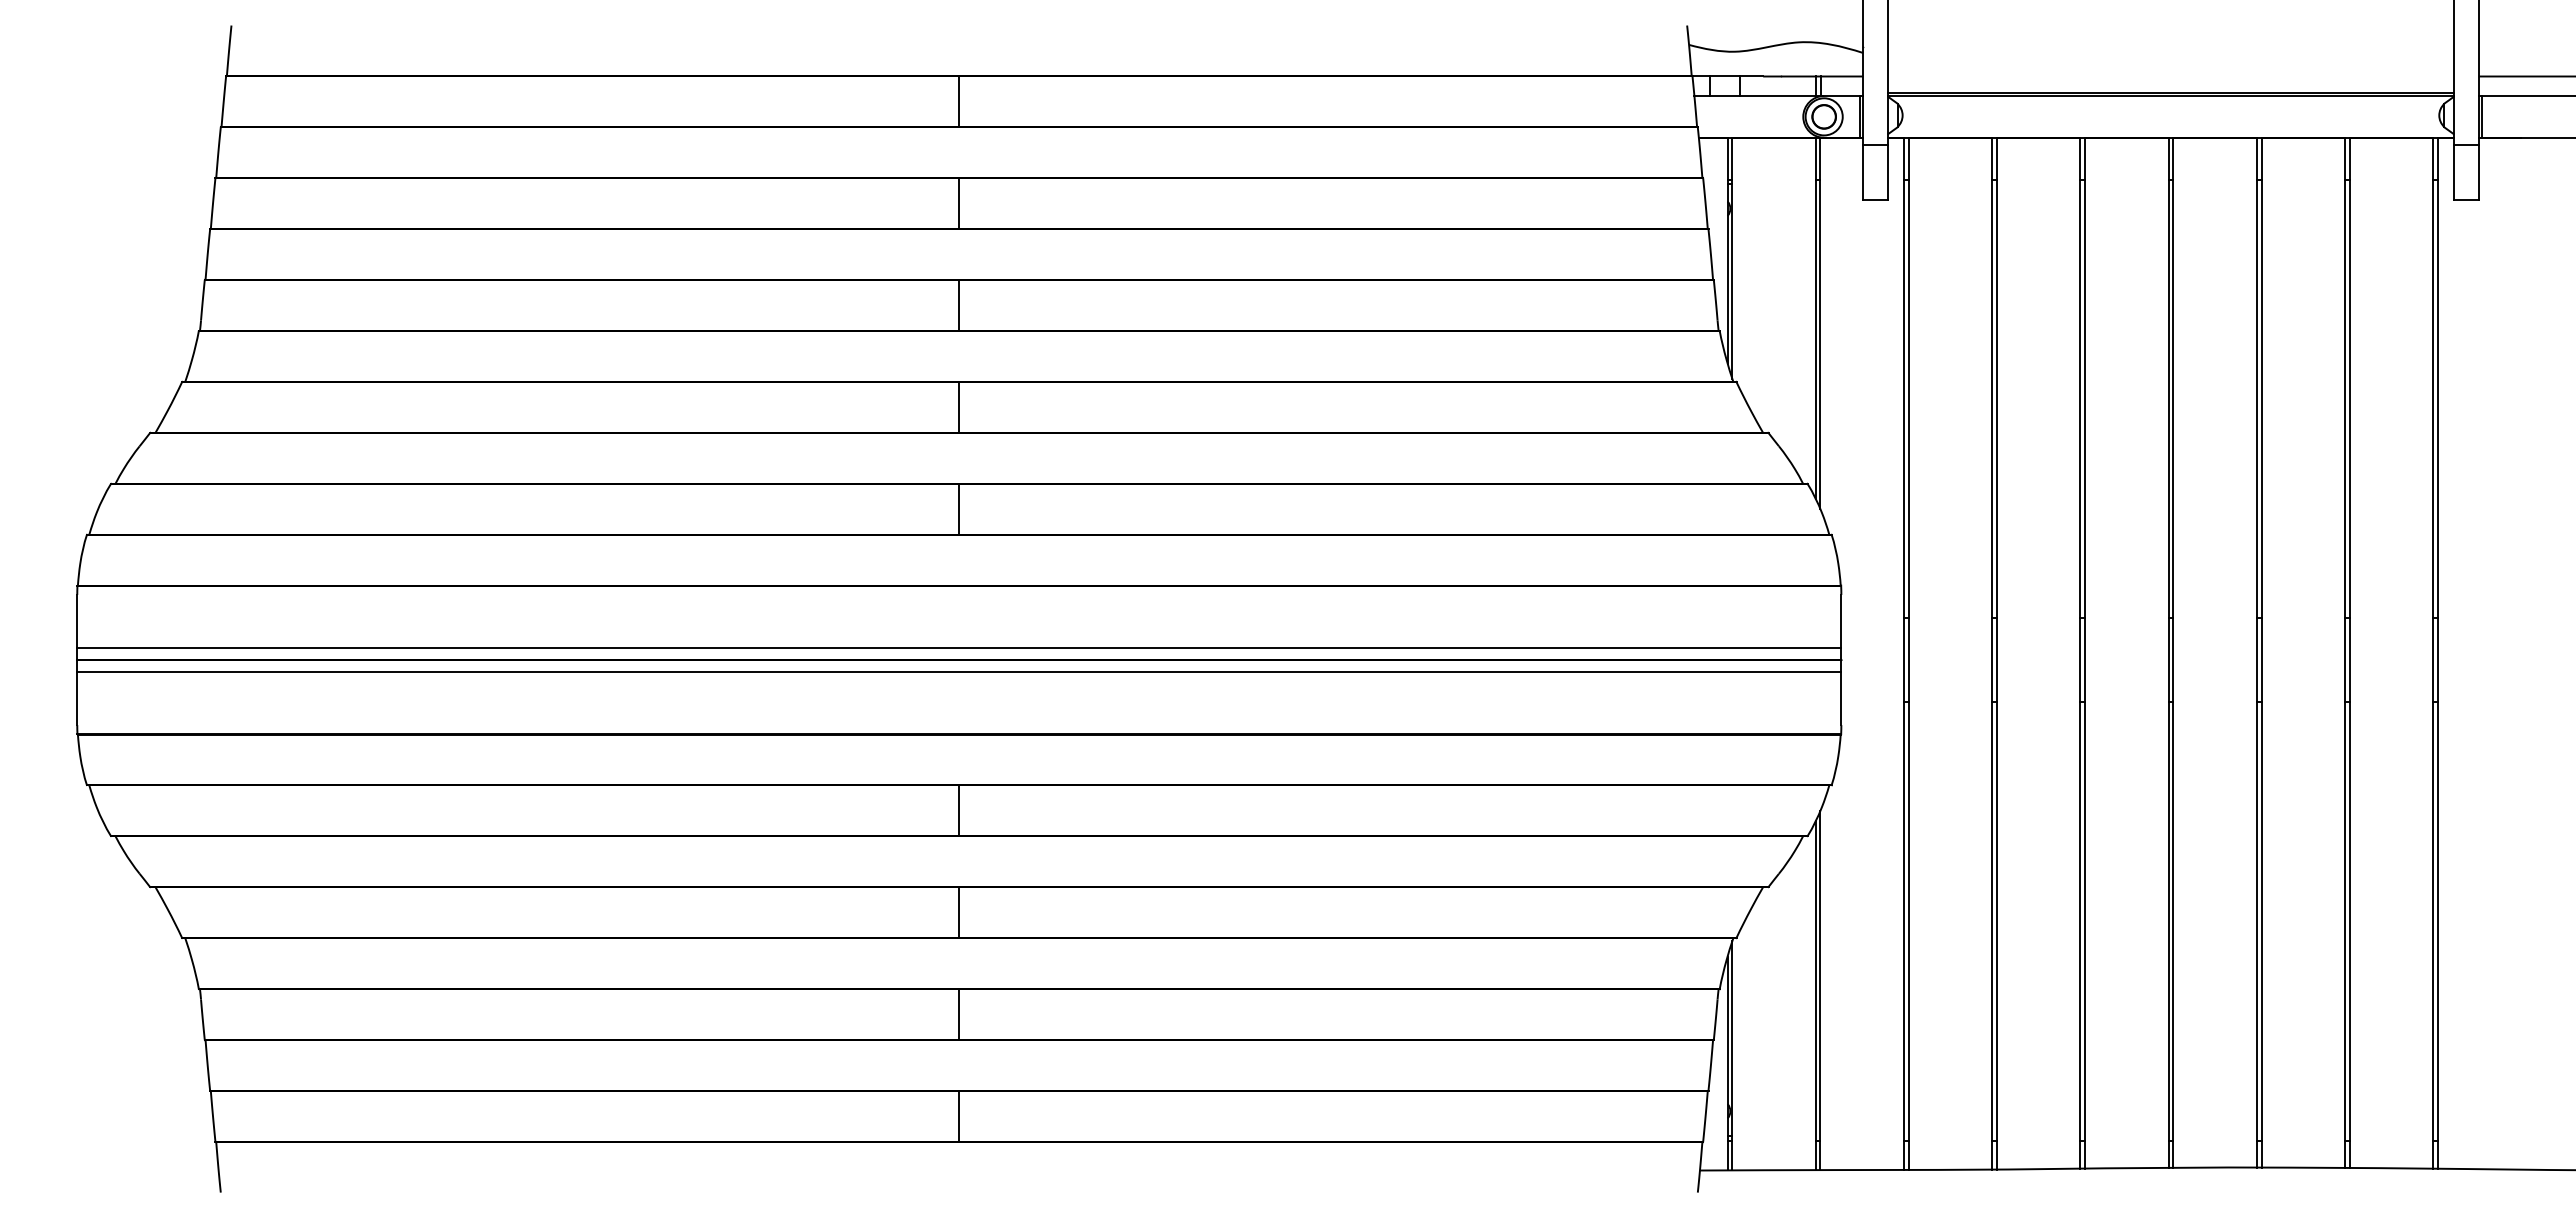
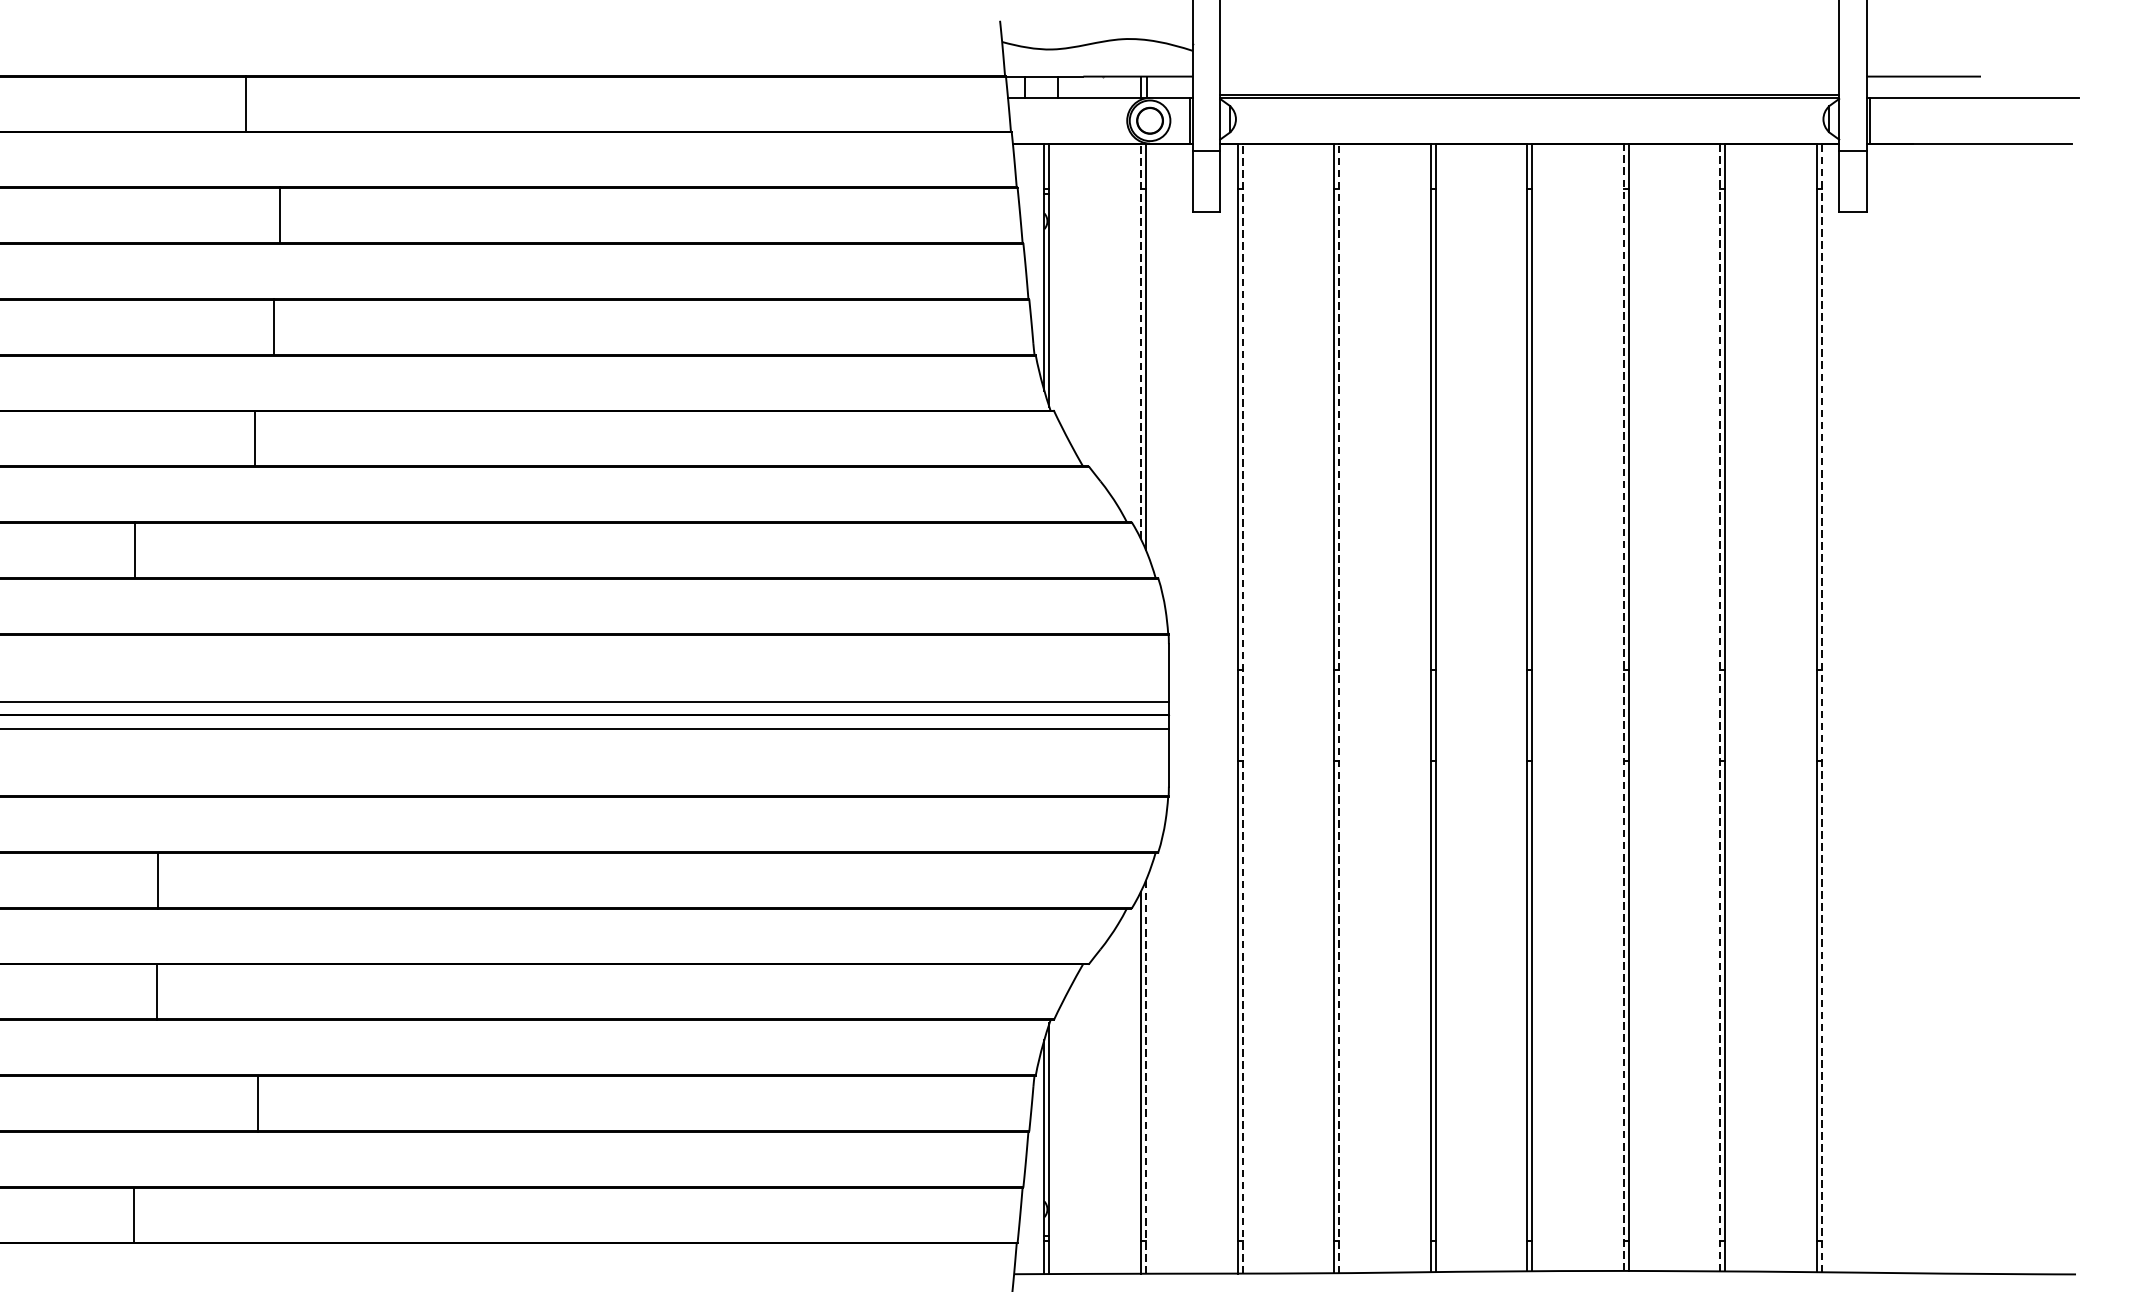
line: (959, 100) -> (246, 102), moved
line: (959, 202) -> (280, 214), moved
line: (959, 304) -> (274, 326), moved
line: (1815, 318) -> (1140, 341), solid -> dashed
line: (959, 406) -> (254, 437), moved
line: (959, 508) -> (135, 549), moved
line: (2256, 652) -> (1623, 707), solid -> dashed
line: (2437, 652) -> (1821, 707), solid -> dashed
line: (1996, 653) -> (1338, 708), solid -> dashed
line: (2345, 653) -> (1720, 708), solid -> dashed
line: (1908, 654) -> (1242, 709), solid -> dashed
line: (959, 810) -> (158, 880), moved
line: (959, 912) -> (157, 991), moved
line: (1820, 990) -> (1146, 1077), solid -> dashed
line: (959, 1014) -> (258, 1103), moved
line: (959, 1116) -> (134, 1215), moved

